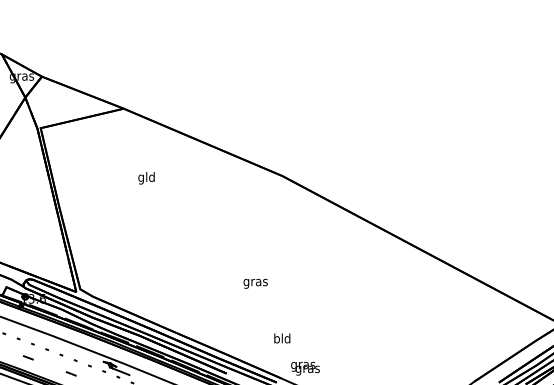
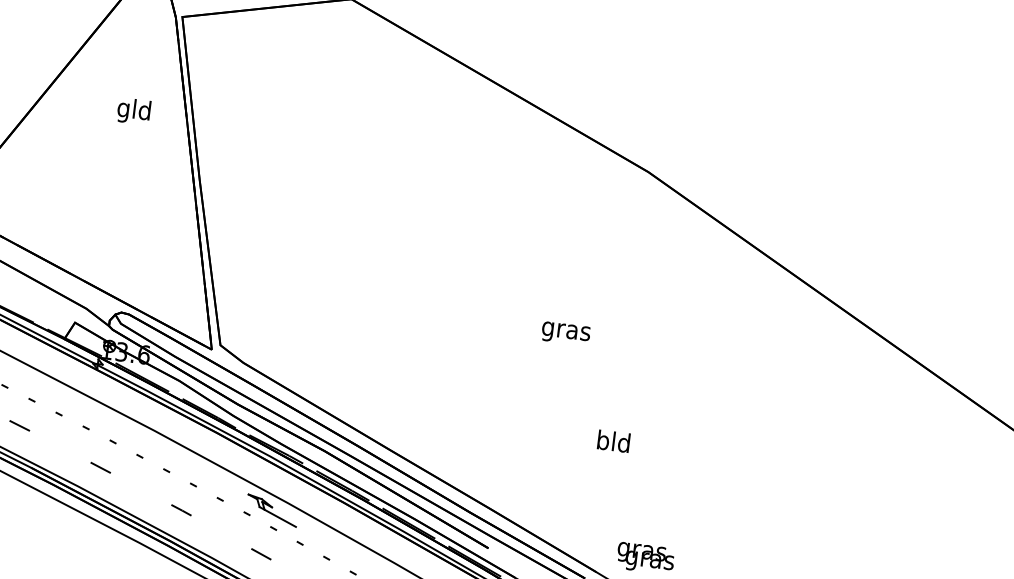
text: (146, 178) -> (133, 111), moved
text: (255, 283) -> (565, 333), moved
text: (282, 338) -> (614, 441), moved

